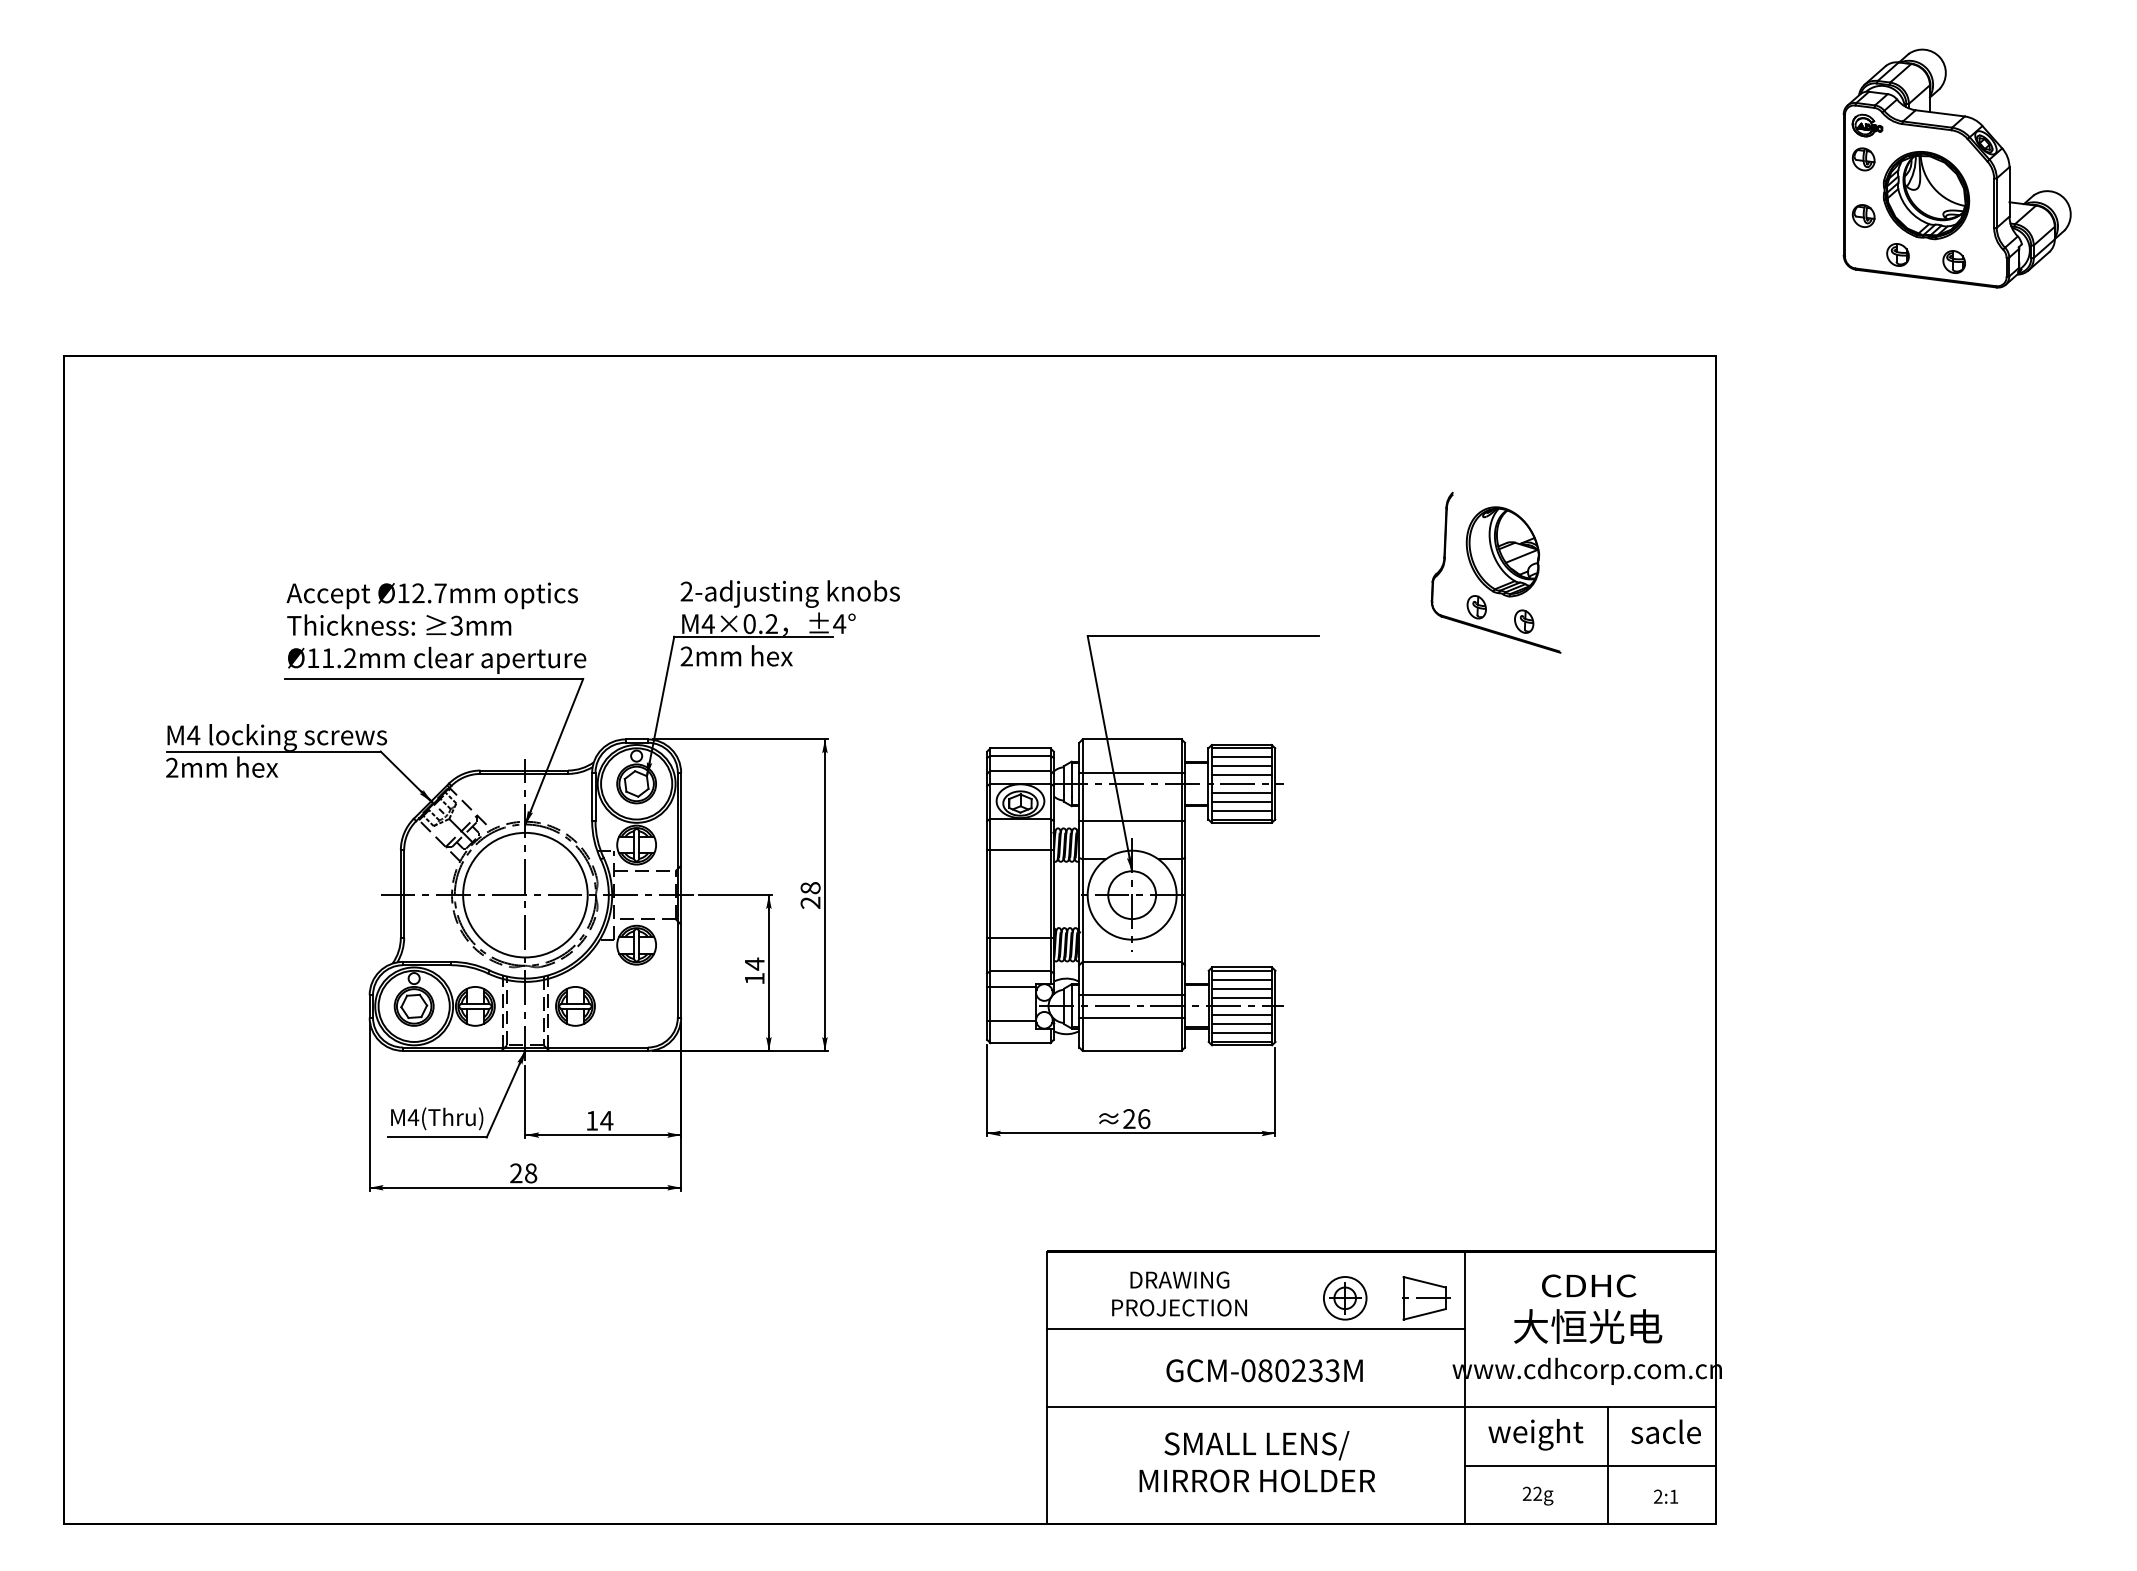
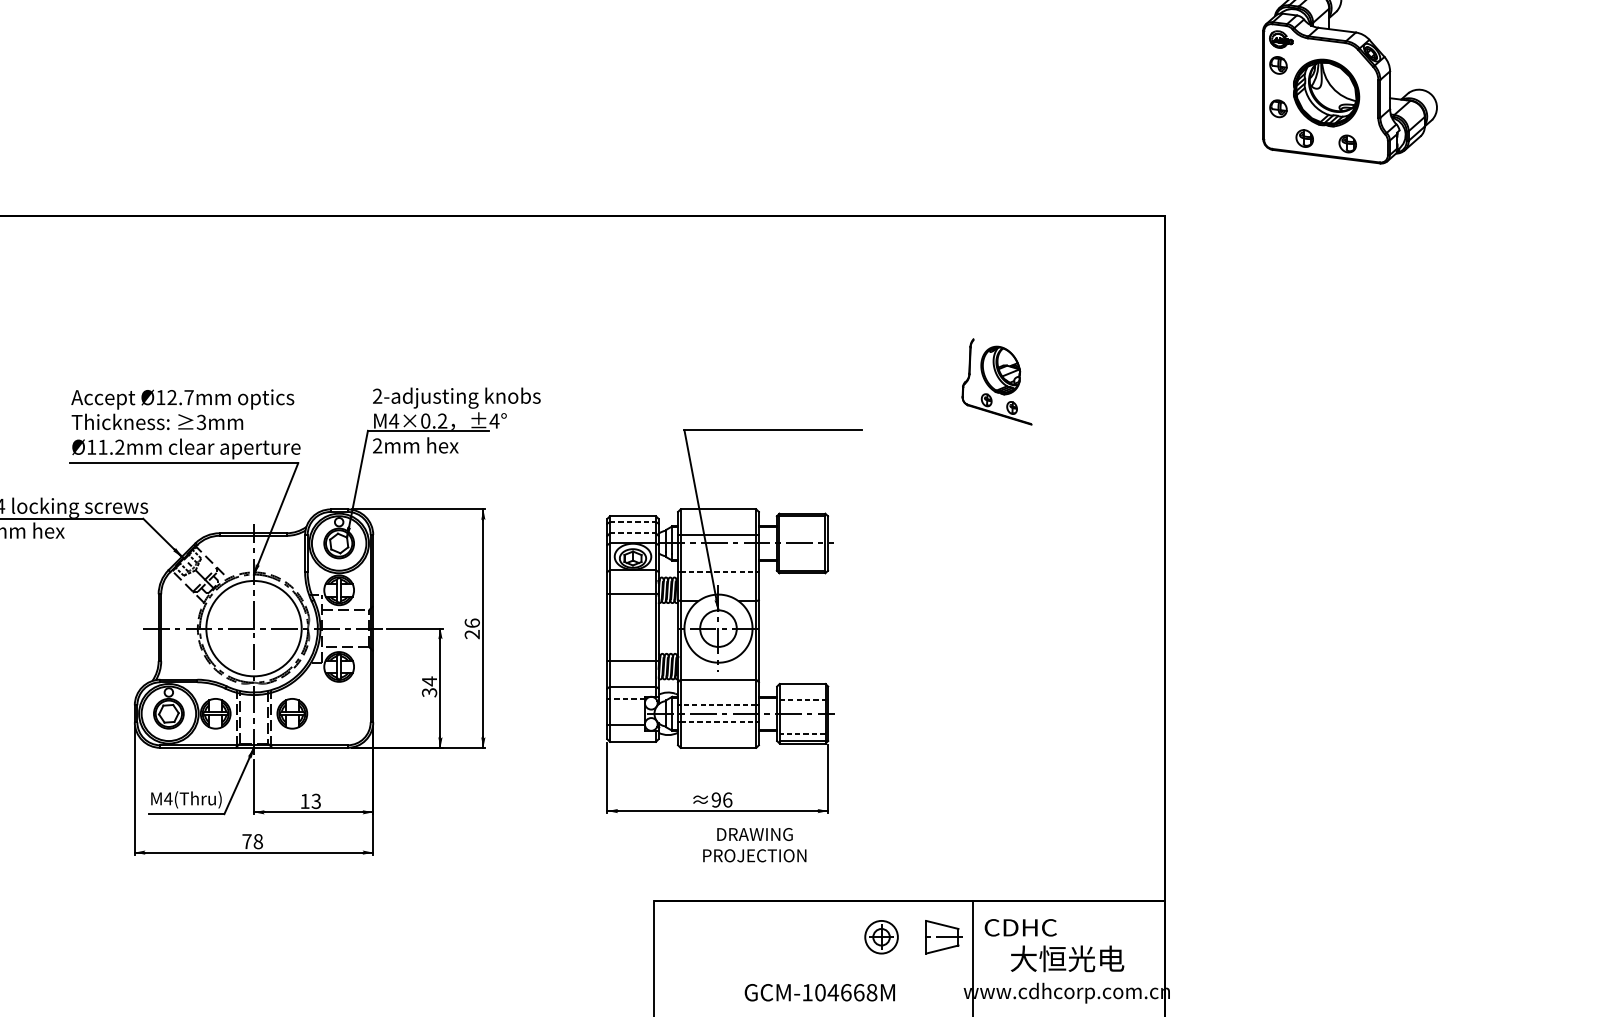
part: (1495, 572) -> (996, 381), size x0.7
line: (1020, 755) -> (633, 521), solid -> dashed
line: (1241, 757) -> (802, 523), removed
line: (1241, 766) -> (802, 530), removed
line: (1020, 770) -> (633, 533), solid -> dashed
line: (1241, 775) -> (802, 537), removed
line: (1241, 792) -> (802, 550), removed
line: (1241, 801) -> (802, 556), removed
line: (1241, 810) -> (802, 563), removed
line: (1132, 821) -> (718, 572), solid -> dashed
text: (810, 888) -> (472, 623), 28 -> 26
line: (1242, 970) -> (802, 686), removed
text: (754, 979) -> (429, 693), 14 -> 34
line: (1242, 979) -> (802, 693), removed
line: (1013, 987) -> (627, 699), solid -> dashed
line: (1242, 988) -> (802, 700), solid -> dashed
line: (1131, 995) -> (717, 705), solid -> dashed
line: (1242, 997) -> (802, 706), removed
line: (1242, 1015) -> (802, 720), removed
line: (1132, 1017) -> (718, 722), solid -> dashed
line: (1242, 1024) -> (802, 727), removed
line: (1241, 1033) -> (802, 734), solid -> dashed
text: (1129, 1119) -> (716, 800), 26 -> 96
text: (606, 1120) -> (316, 801), 14 -> 13
text: (516, 1173) -> (247, 841), 28 -> 78
text: (1589, 1285) -> (1021, 927), moved
text: (1179, 1293) -> (754, 844), moved
line: (1255, 1329) -> (812, 961), removed
text: (1290, 1370) -> (839, 992), GCM-080233M -> GCM-104668M

